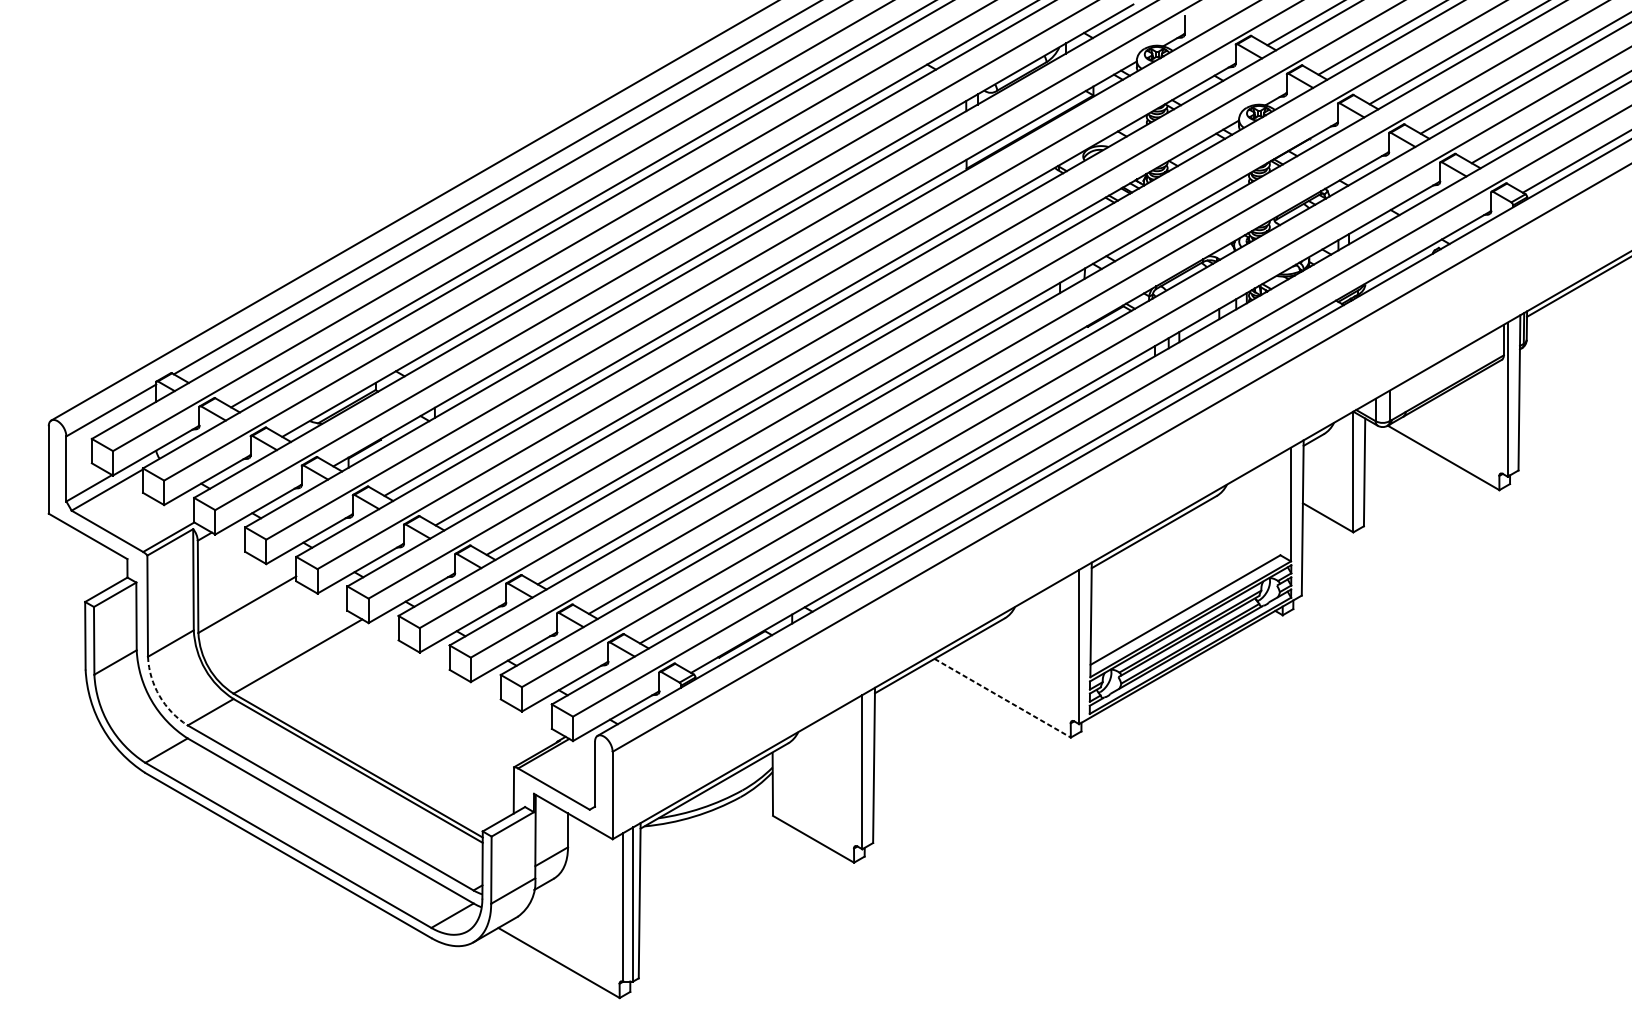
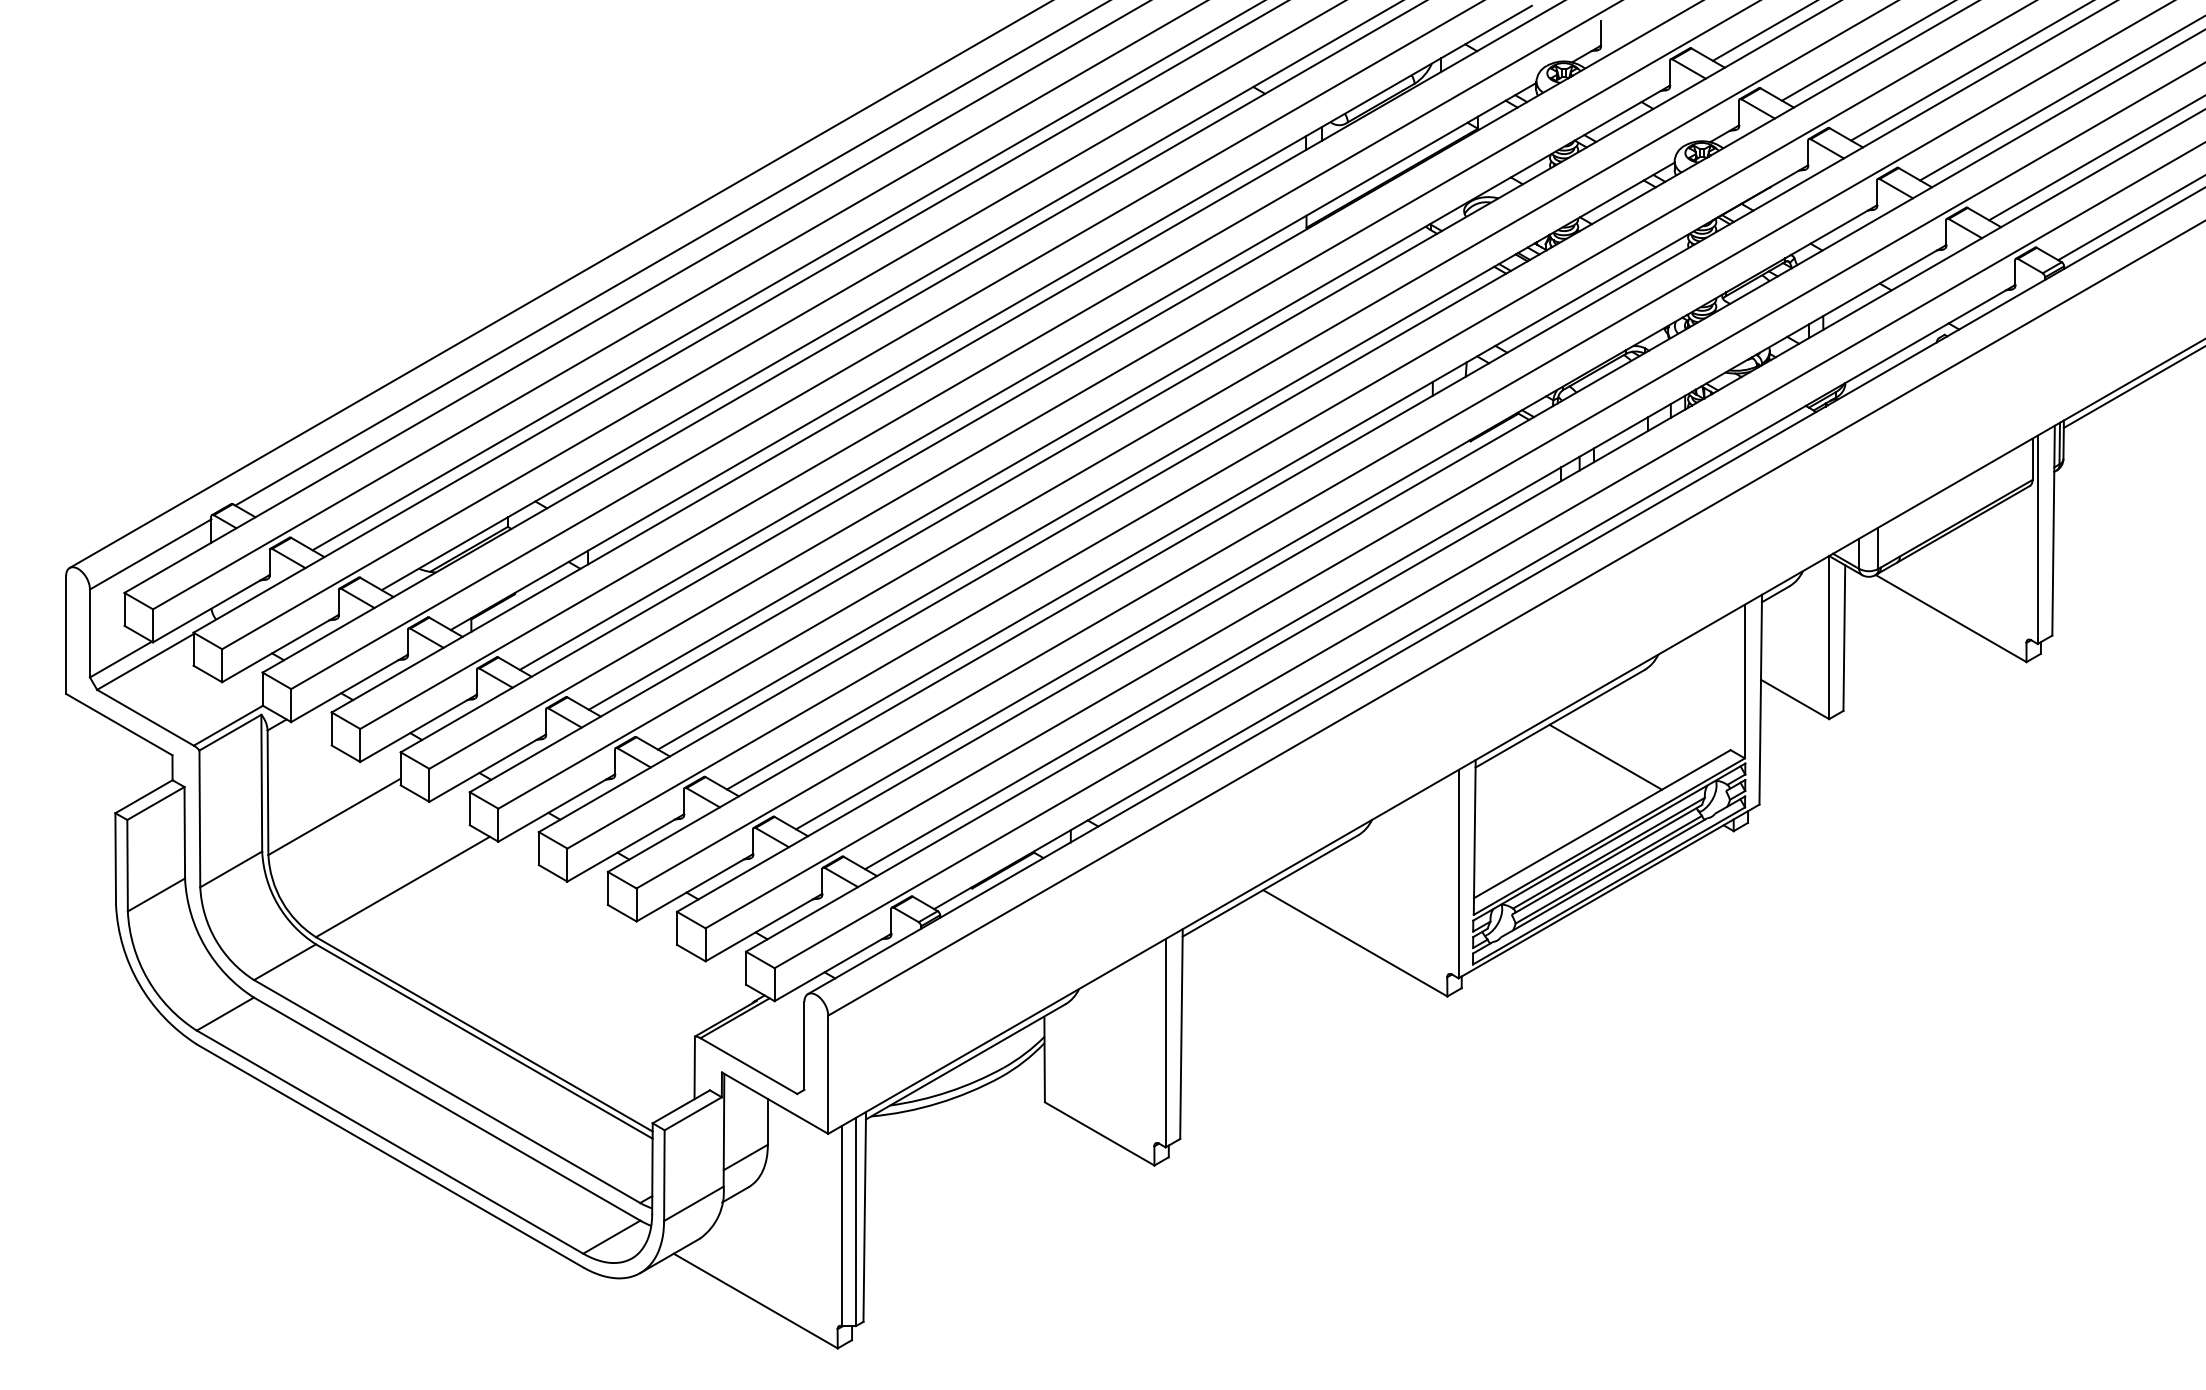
line: (1187, 560) -> (1605, 756), added
arc: (159, 696) -> (215, 940), dashed -> solid
line: (1002, 698) -> (1355, 943), dashed -> solid

